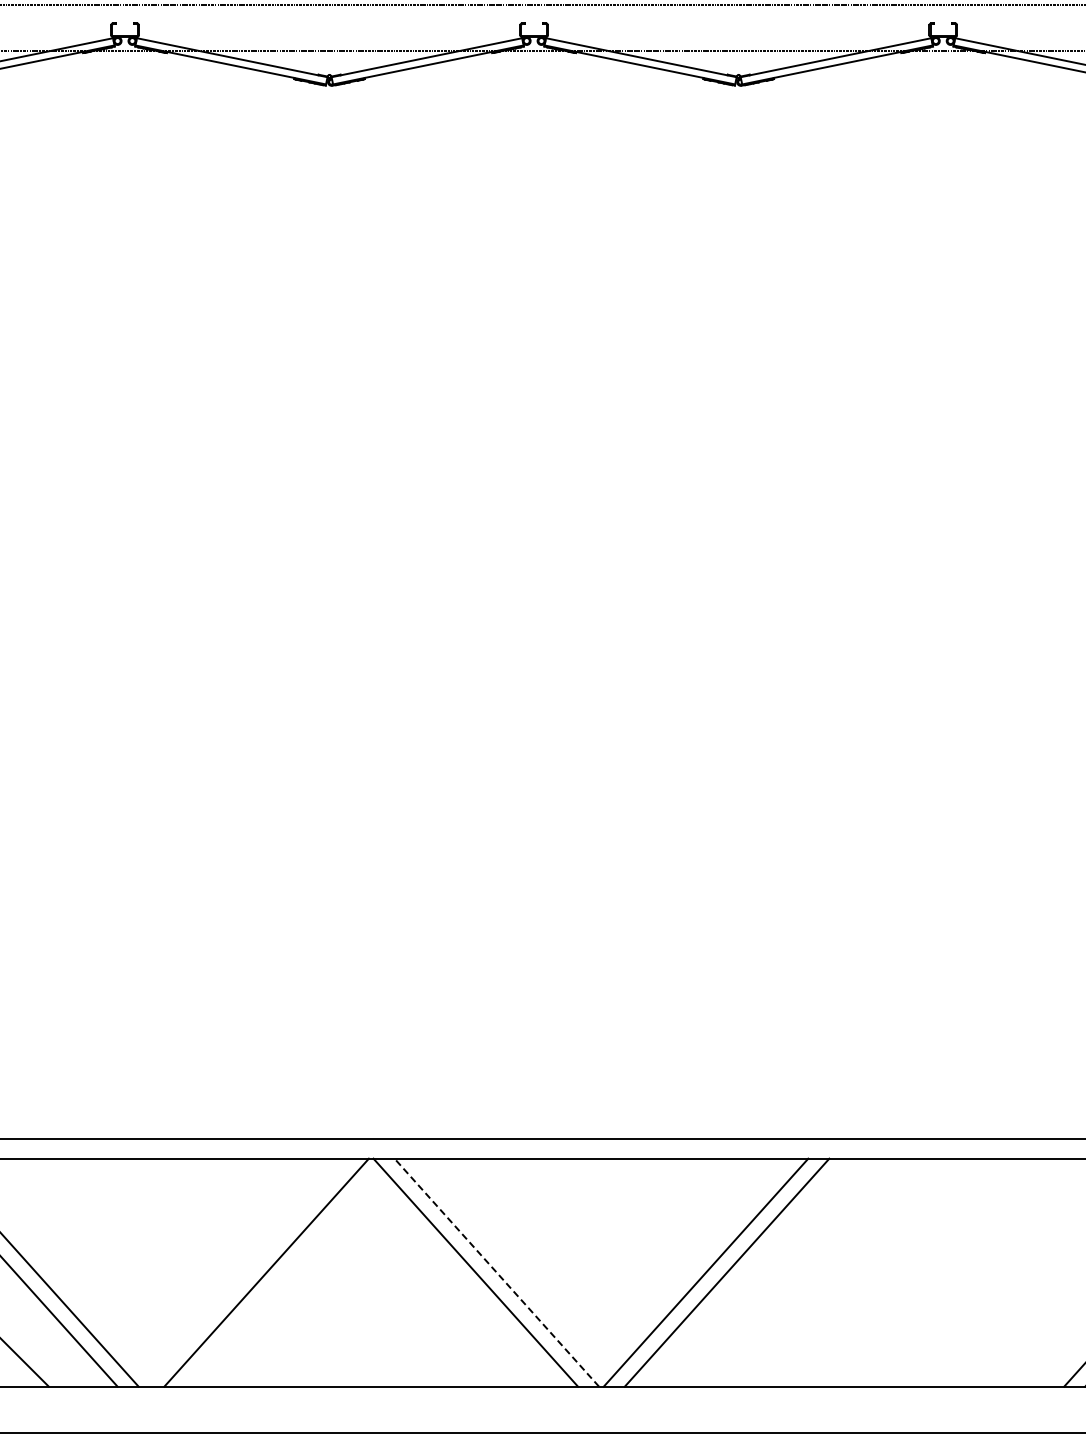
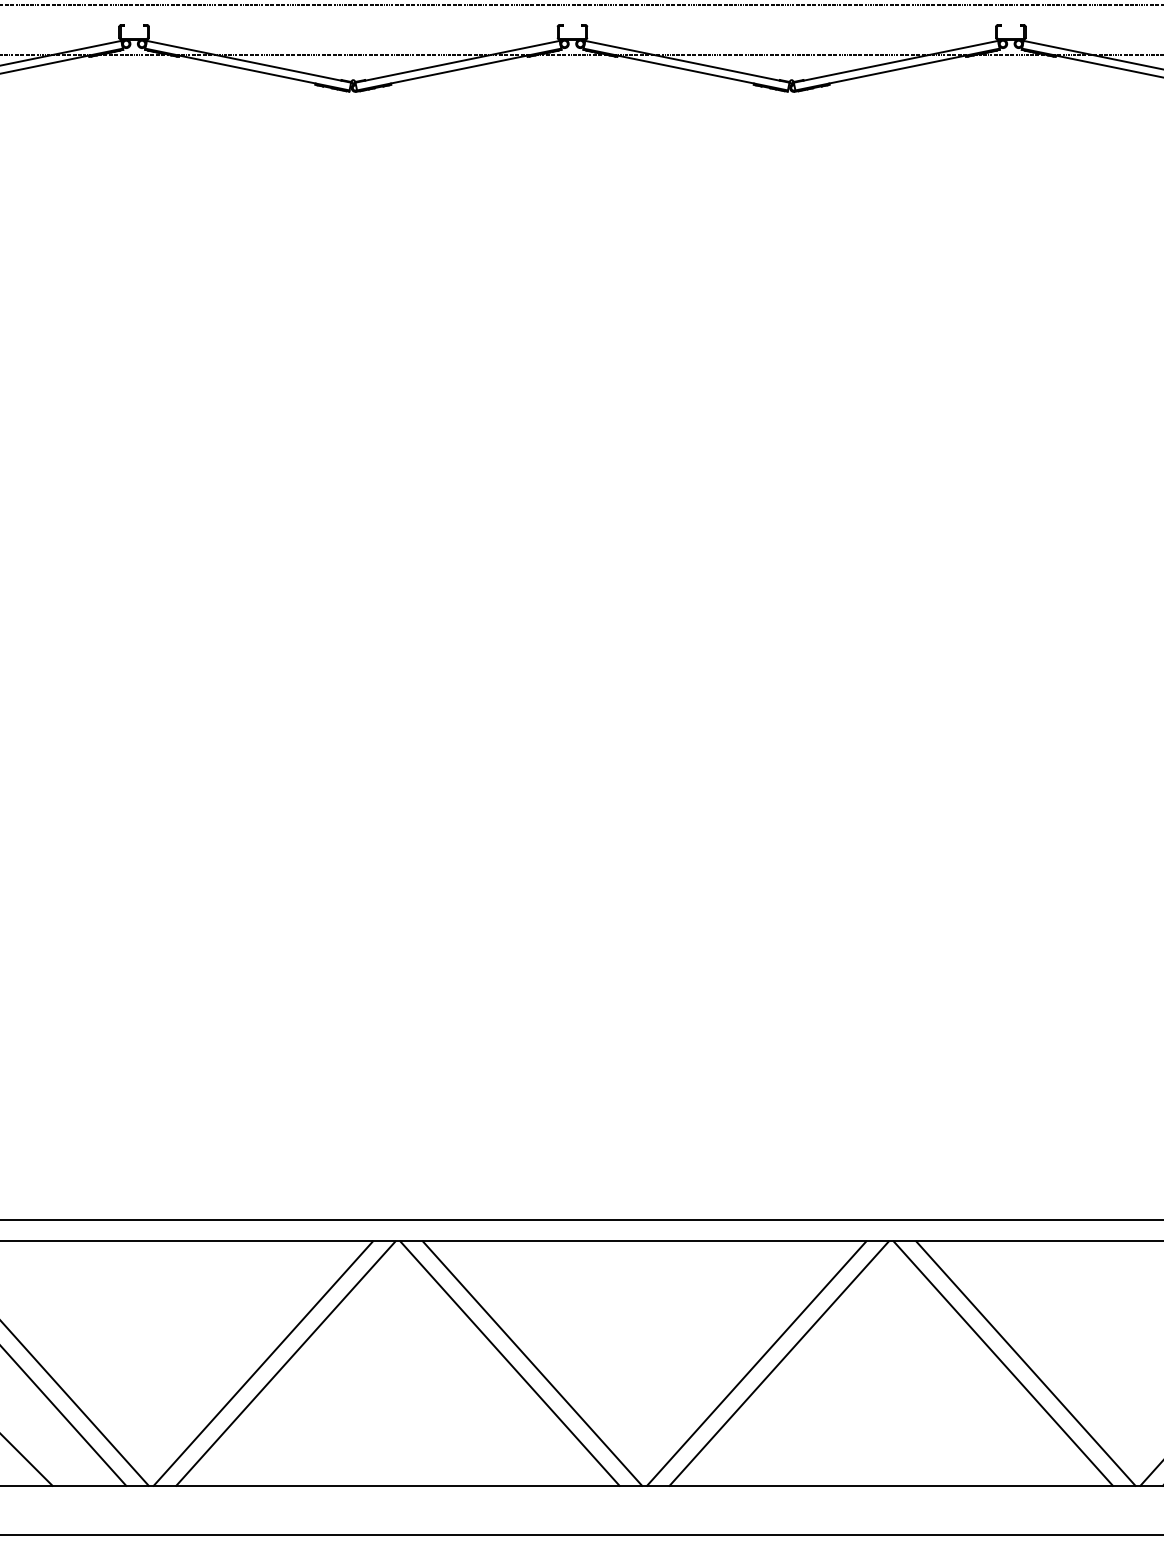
line: (245, 1272) -> (263, 1363), added
line: (496, 1272) -> (532, 1363), dashed -> solid
line: (935, 1272) -> (1002, 1363), added
line: (957, 1272) -> (1026, 1363), added

